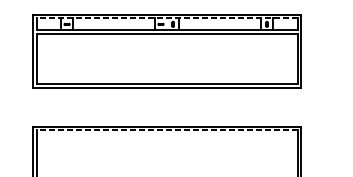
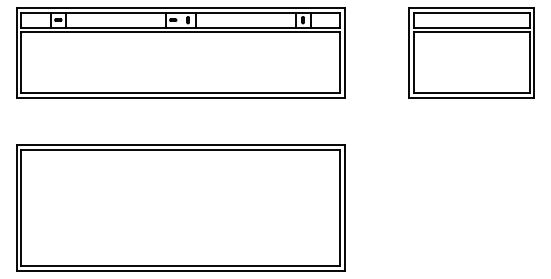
line: (166, 18) -> (180, 12), dashed -> solid
line: (166, 130) -> (180, 149), dashed -> solid

